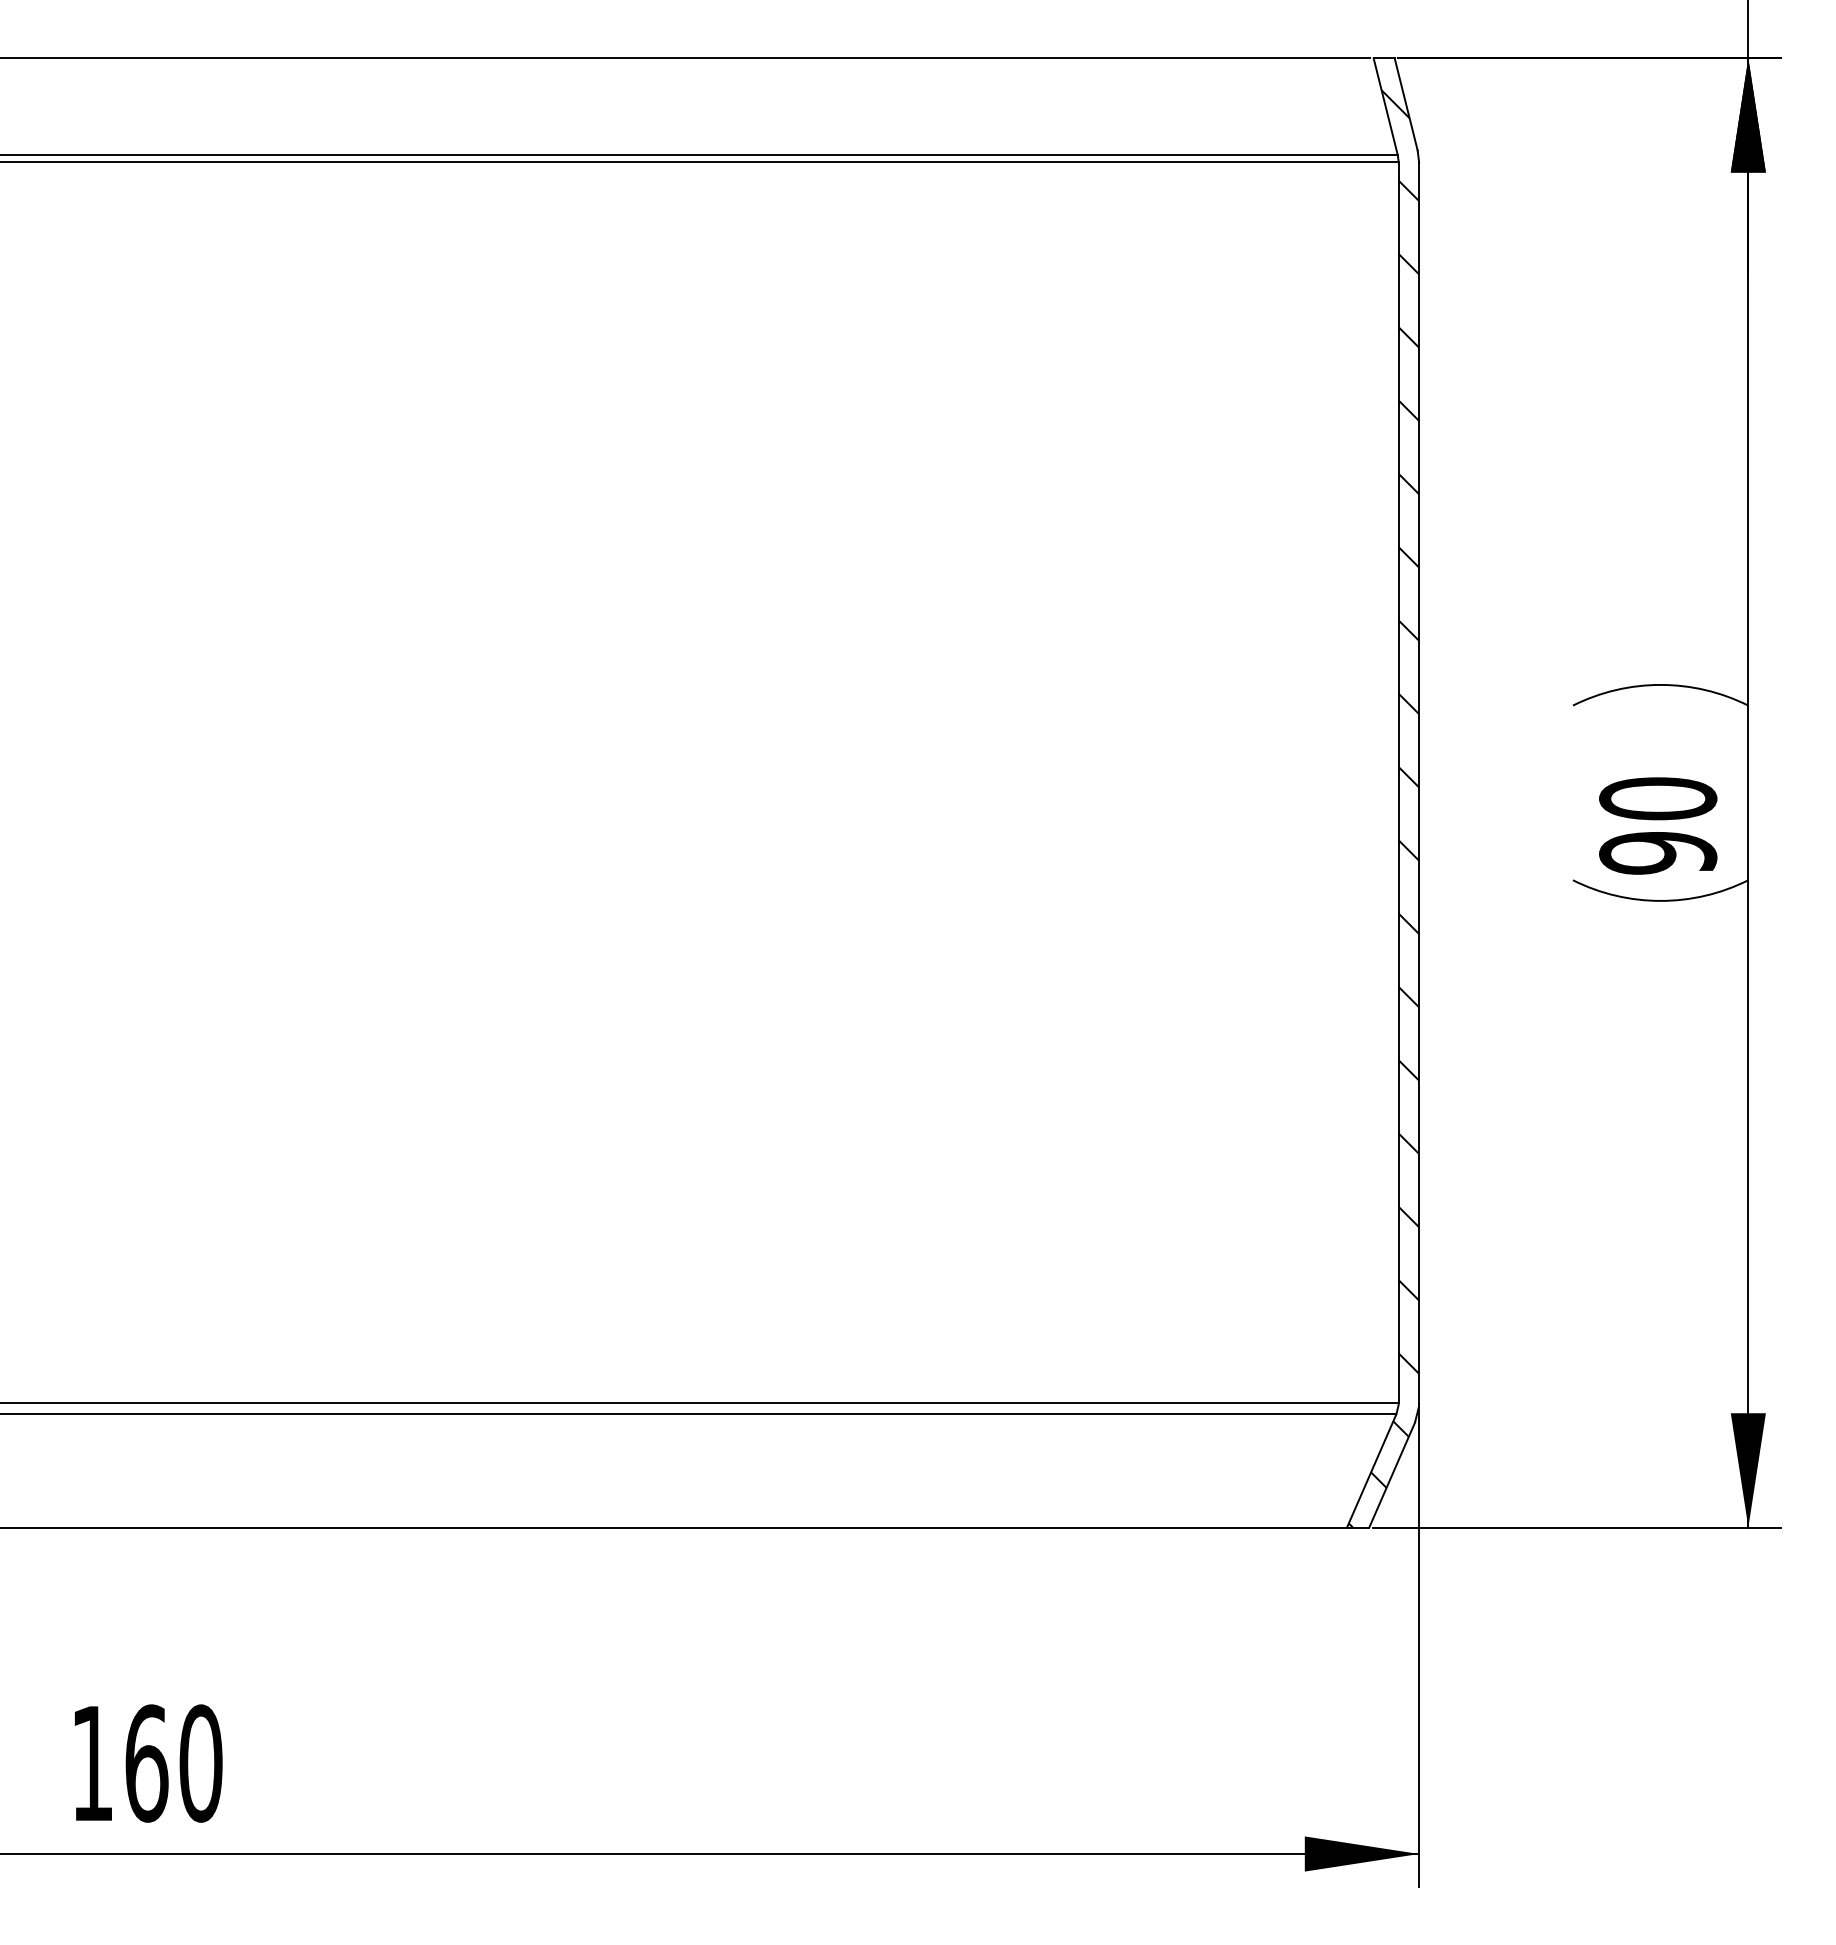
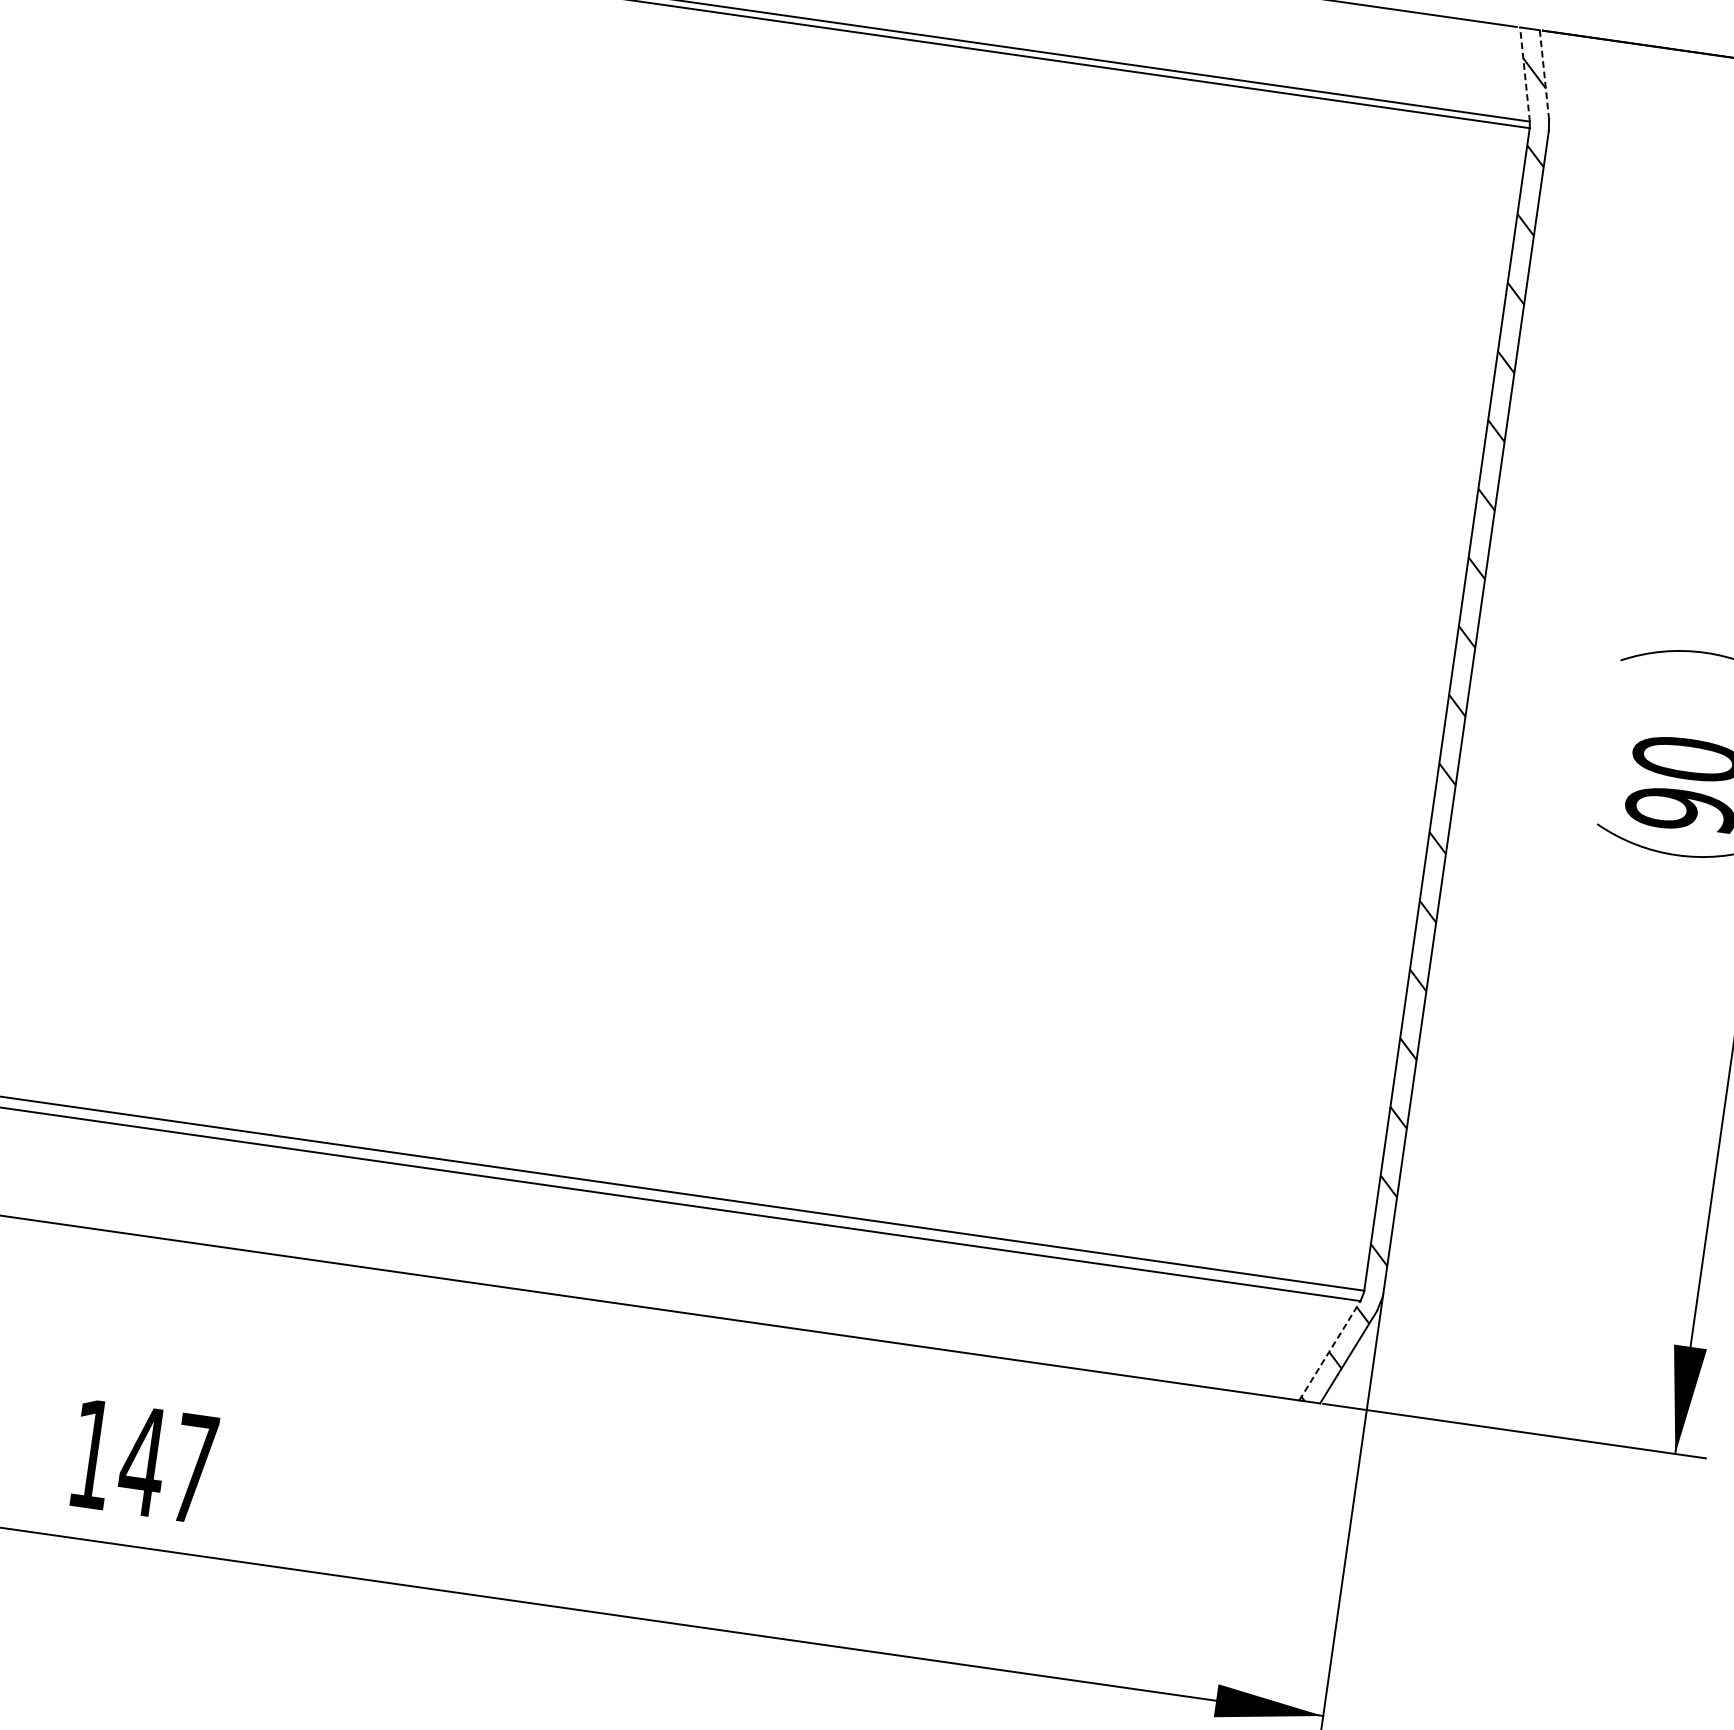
line: (1406, 103) -> (1544, 74), solid -> dashed
line: (1385, 106) -> (1524, 74), solid -> dashed
line: (1371, 1470) -> (1329, 1350), solid -> dashed
text: (173, 1763) -> (168, 1465), 160 -> 147

